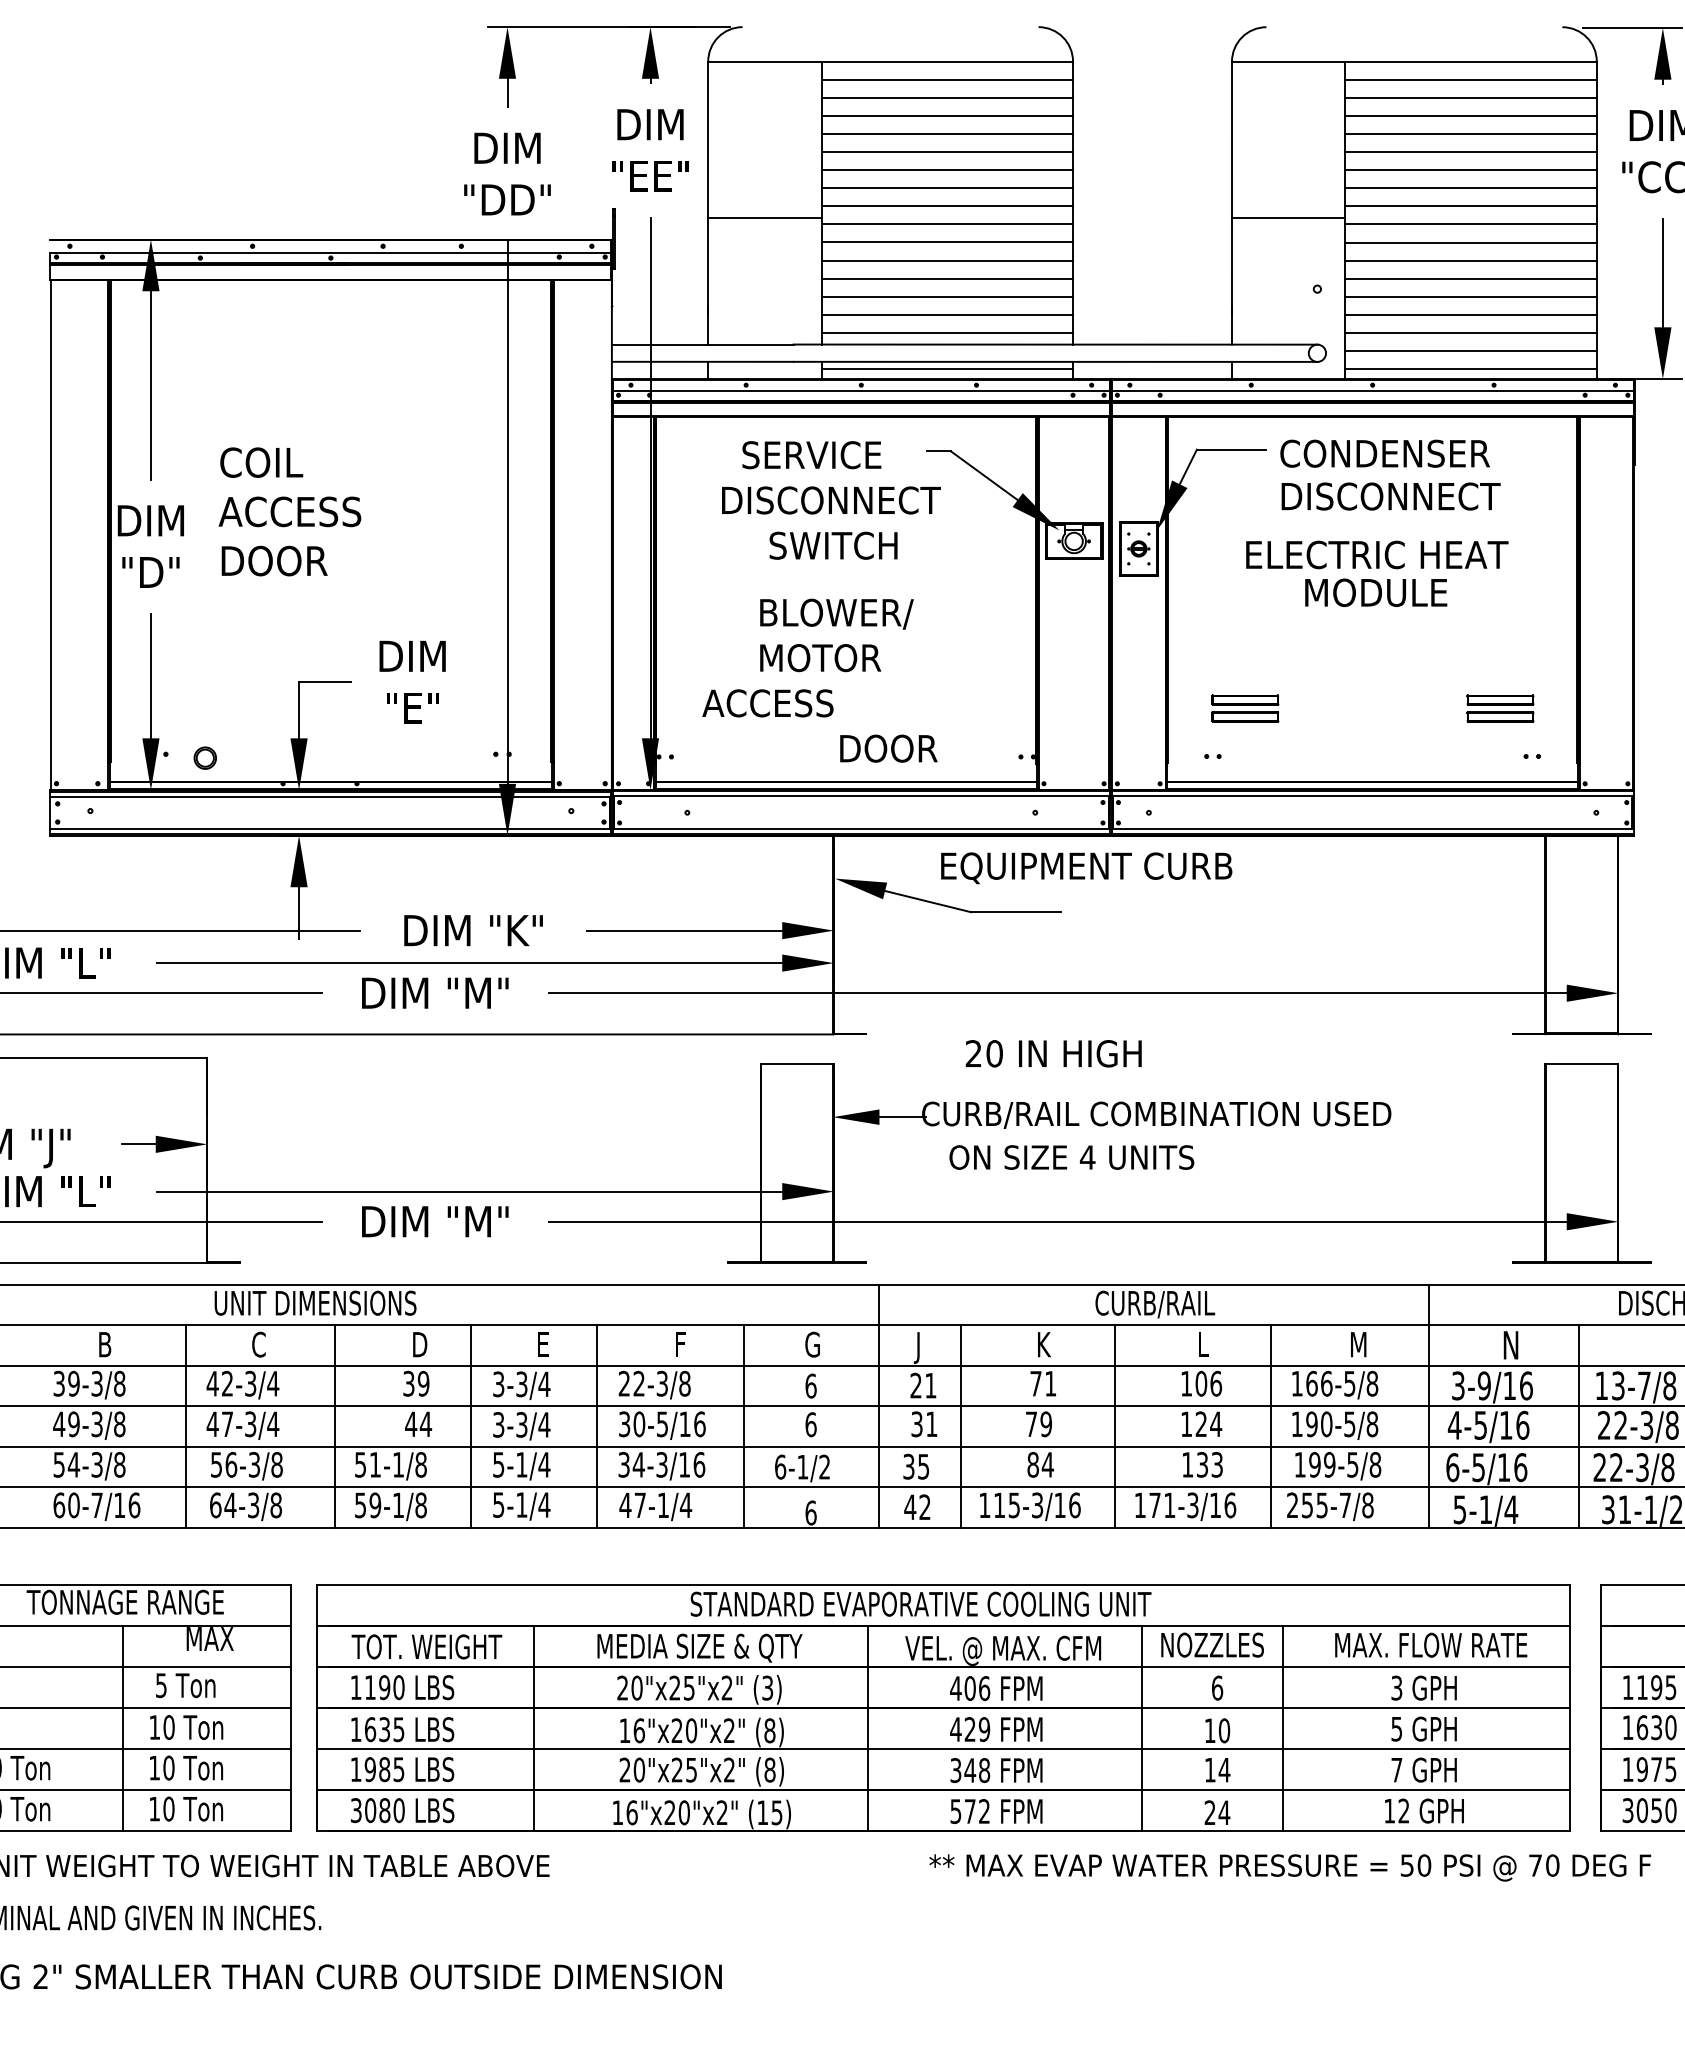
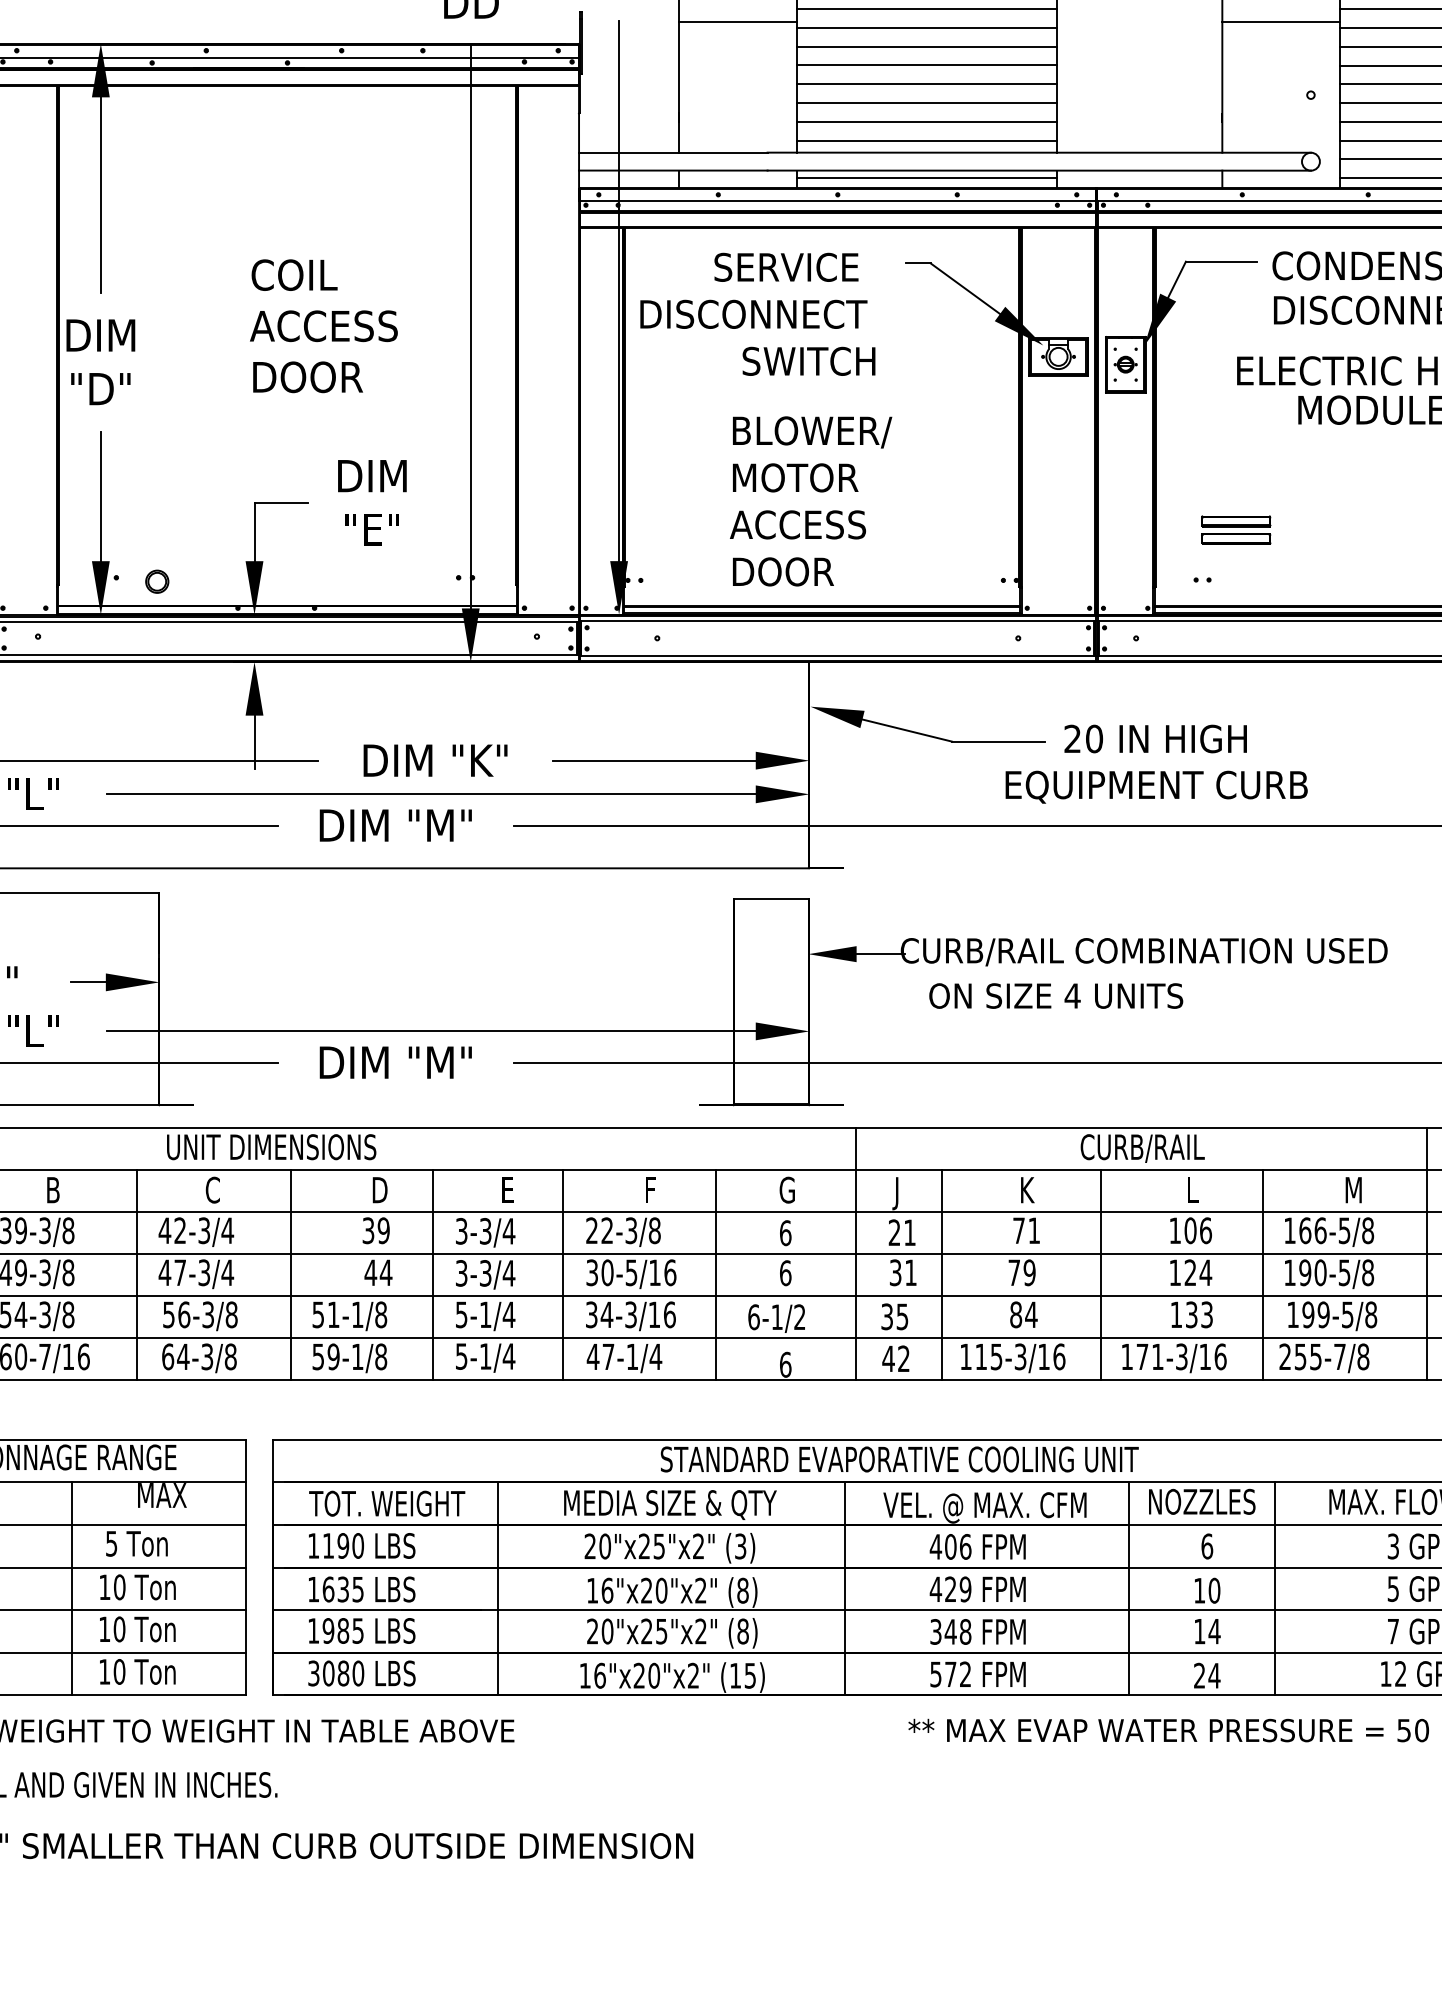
text: (831, 500) -> (753, 314), moved
text: (289, 511) -> (323, 325), moved
text: (767, 703) -> (797, 525), moved
text: (888, 748) -> (783, 571), moved
text: (1086, 868) -> (1156, 787), moved
text: (1053, 1053) -> (1155, 738), moved

